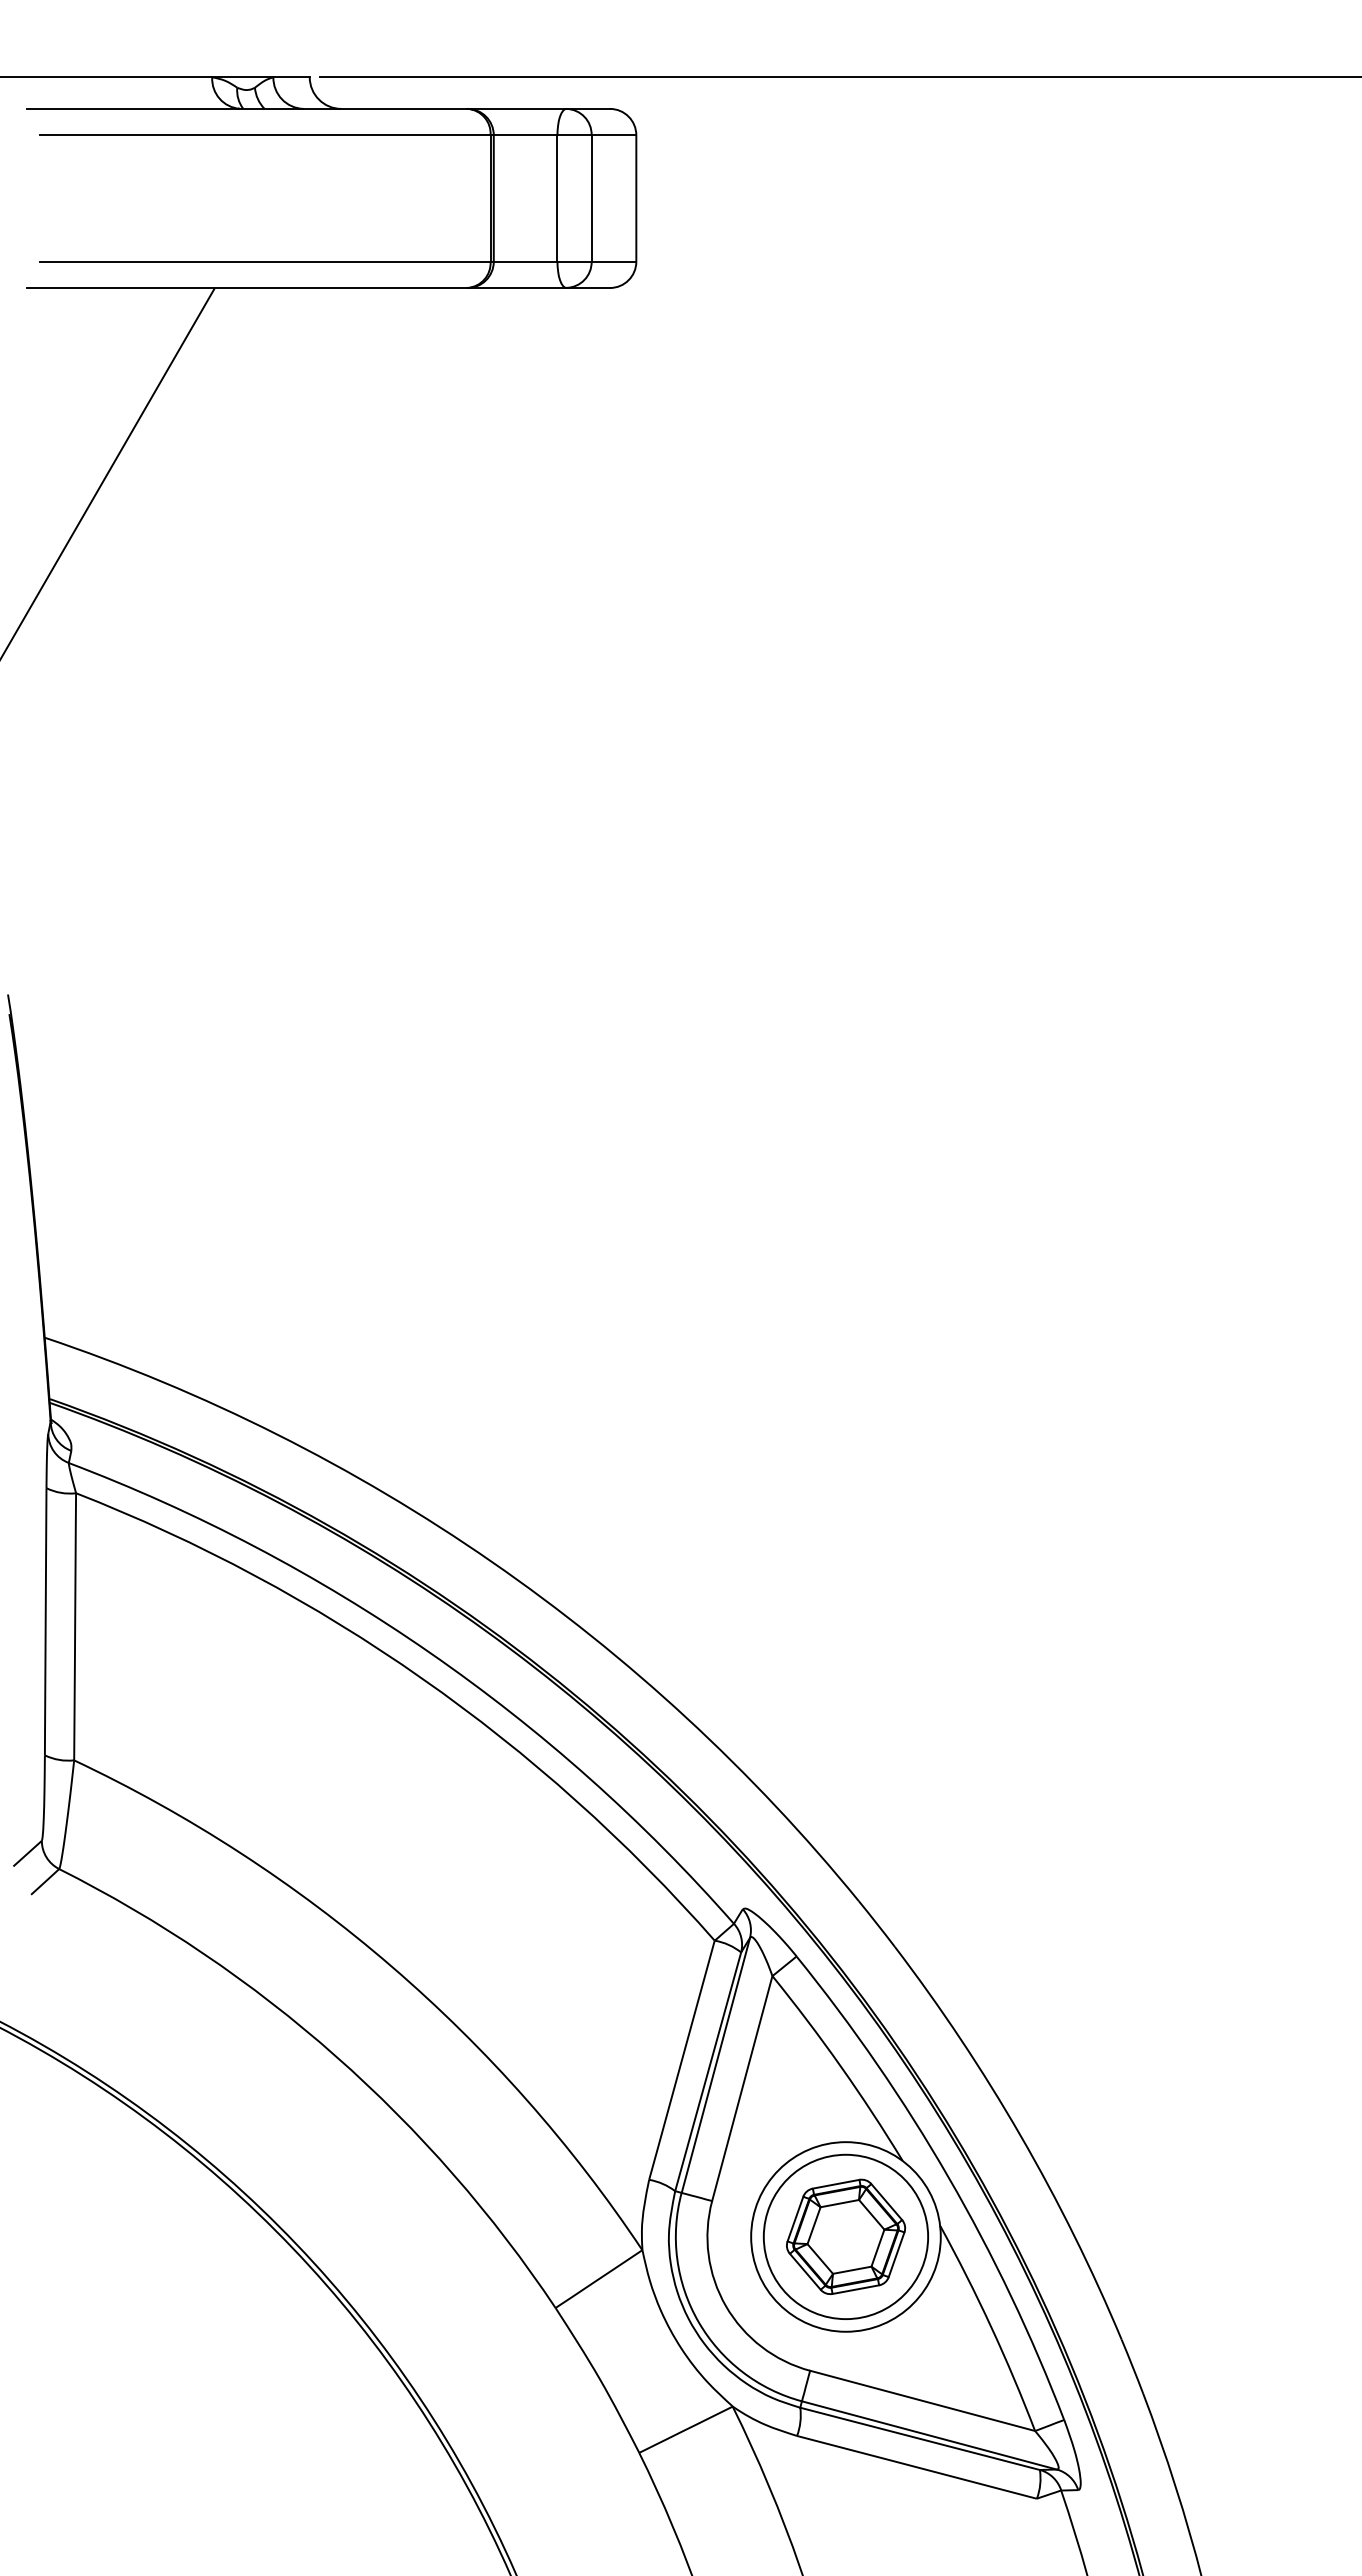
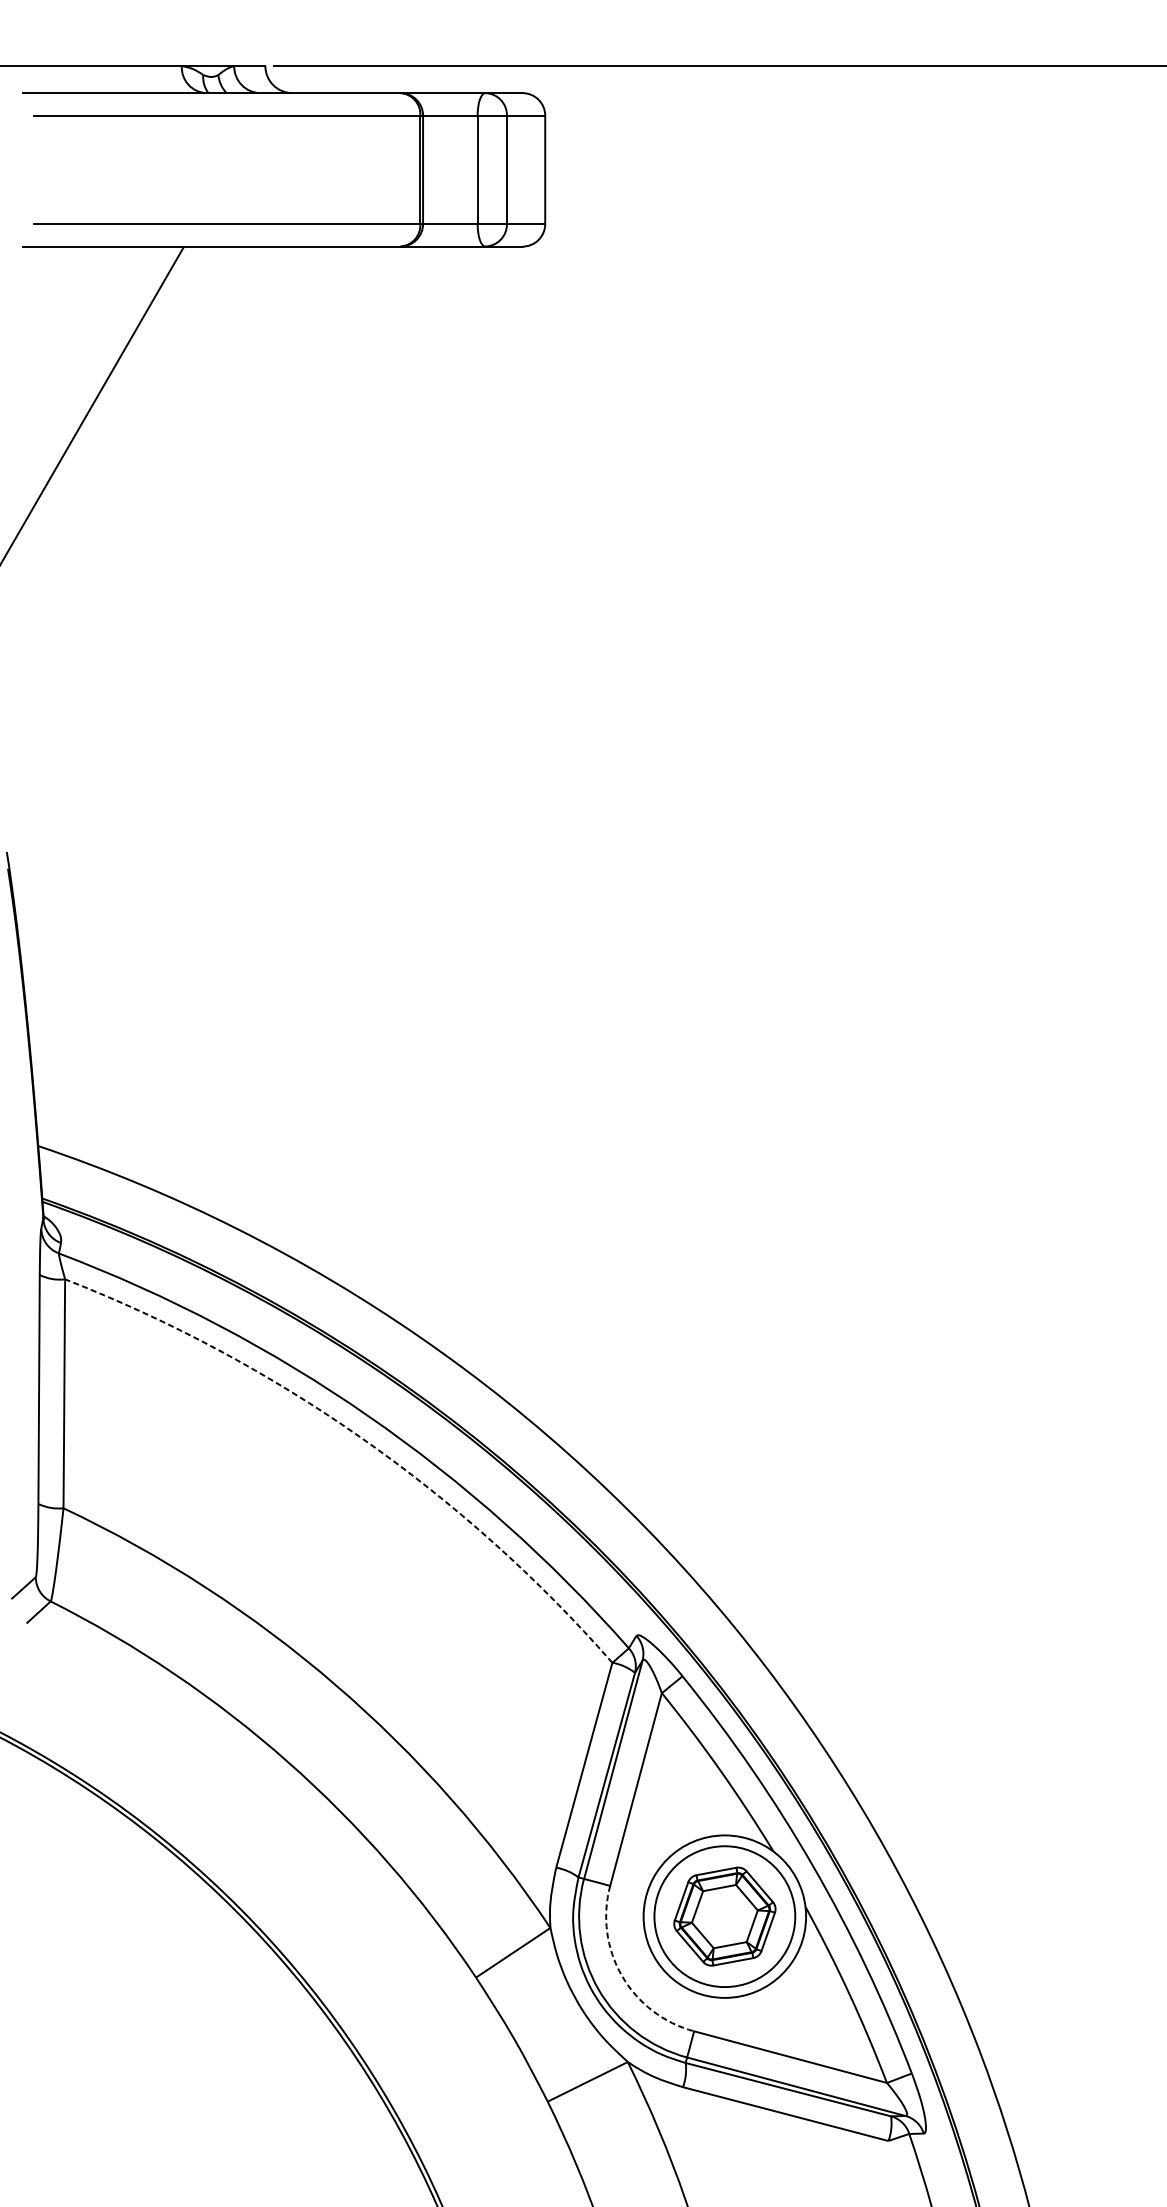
arc: (422, 1678) -> (361, 1438), solid -> dashed
arc: (726, 2306) -> (622, 1976), solid -> dashed

